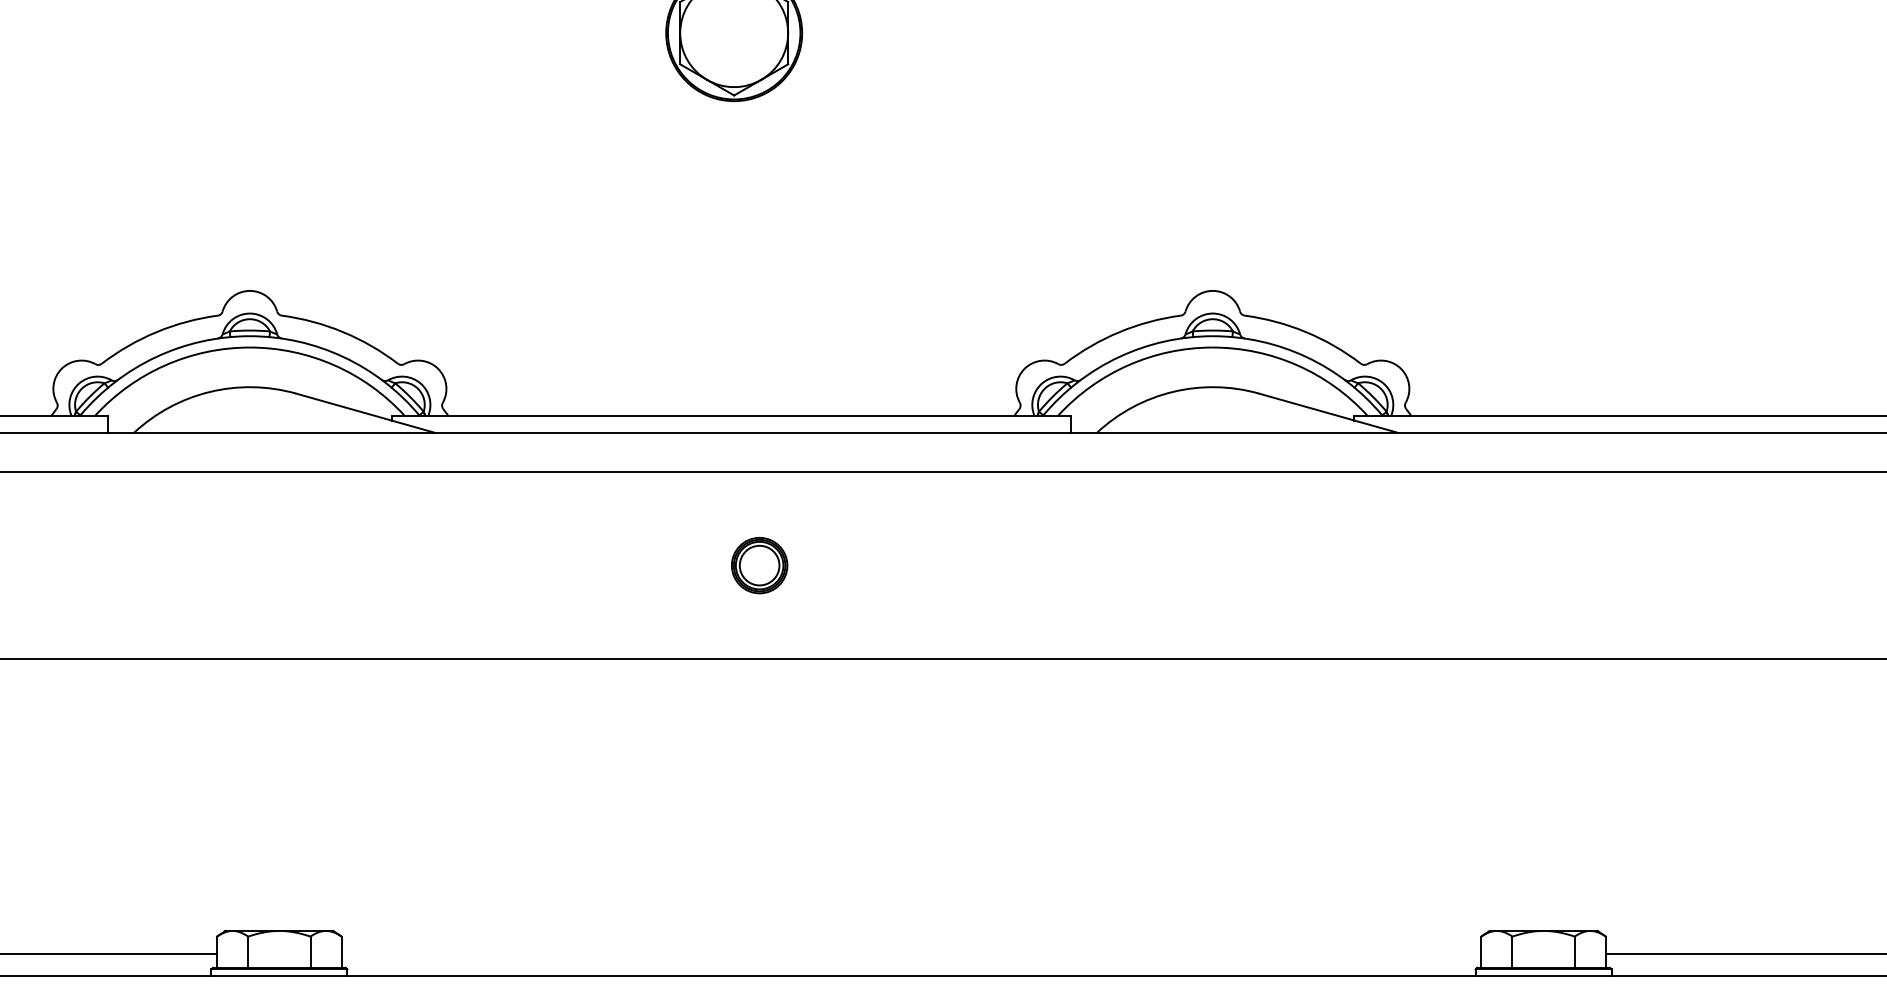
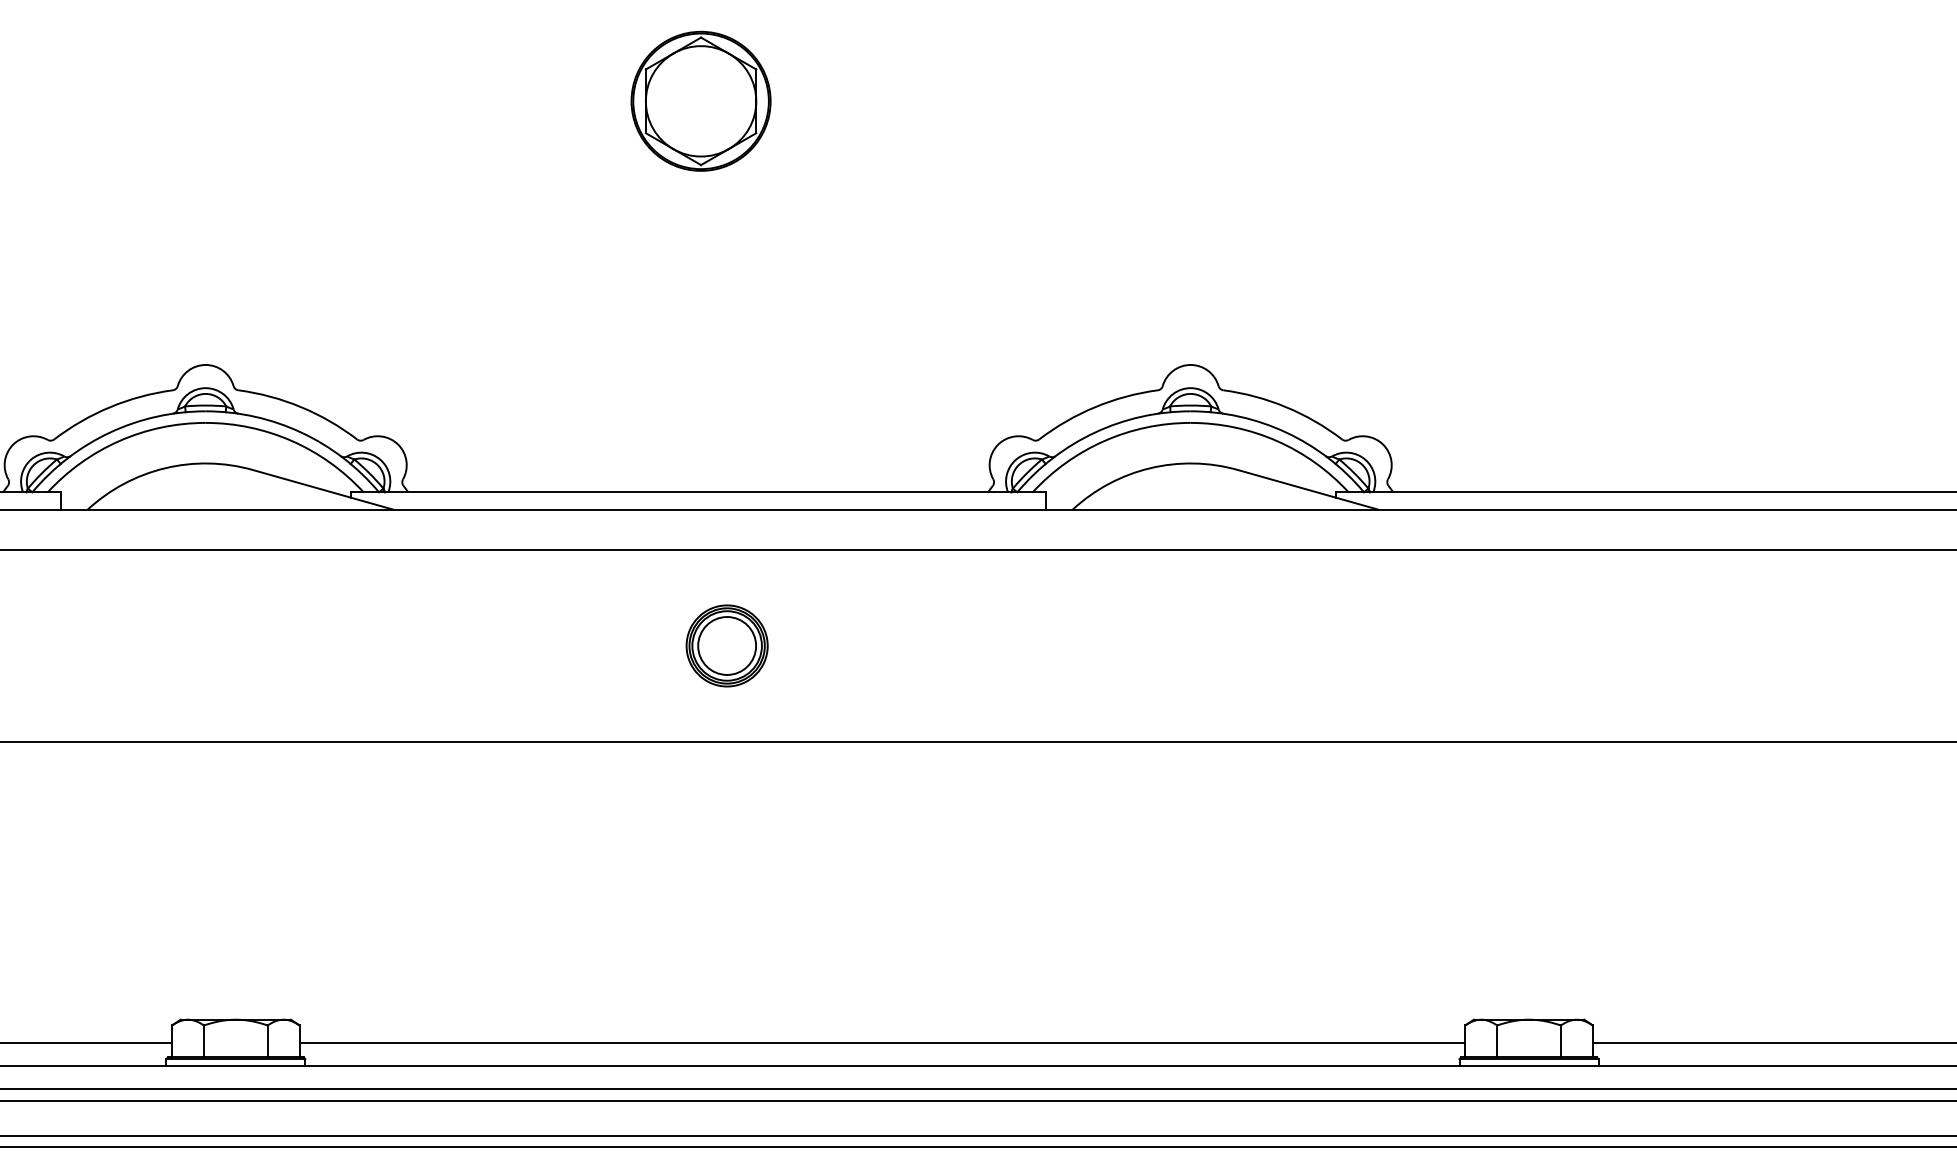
part: (759, 565) -> (726, 645), size x1.43
line: (911, 953) -> (882, 1042), added

